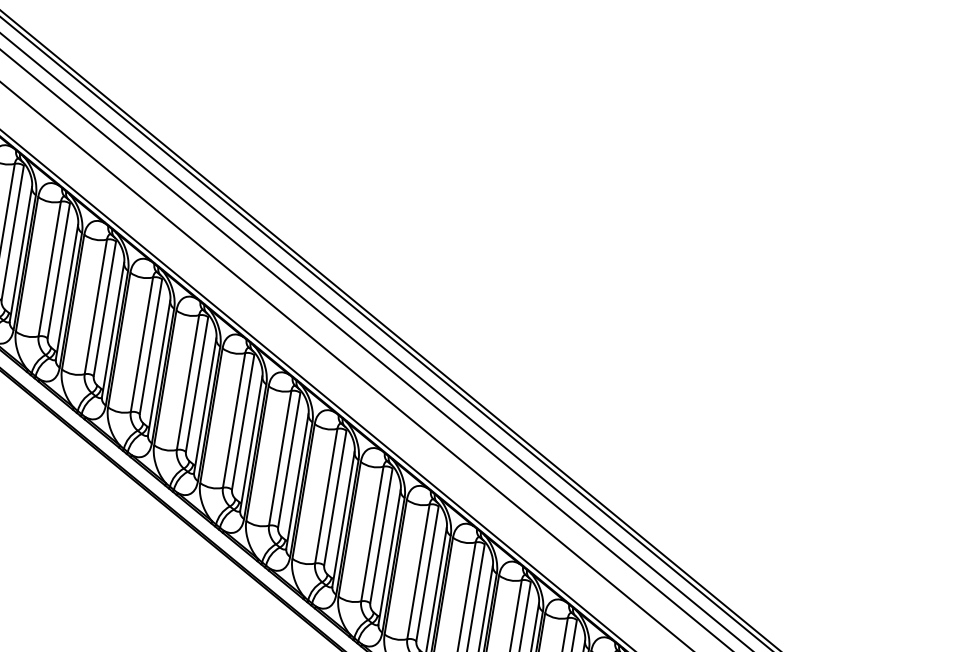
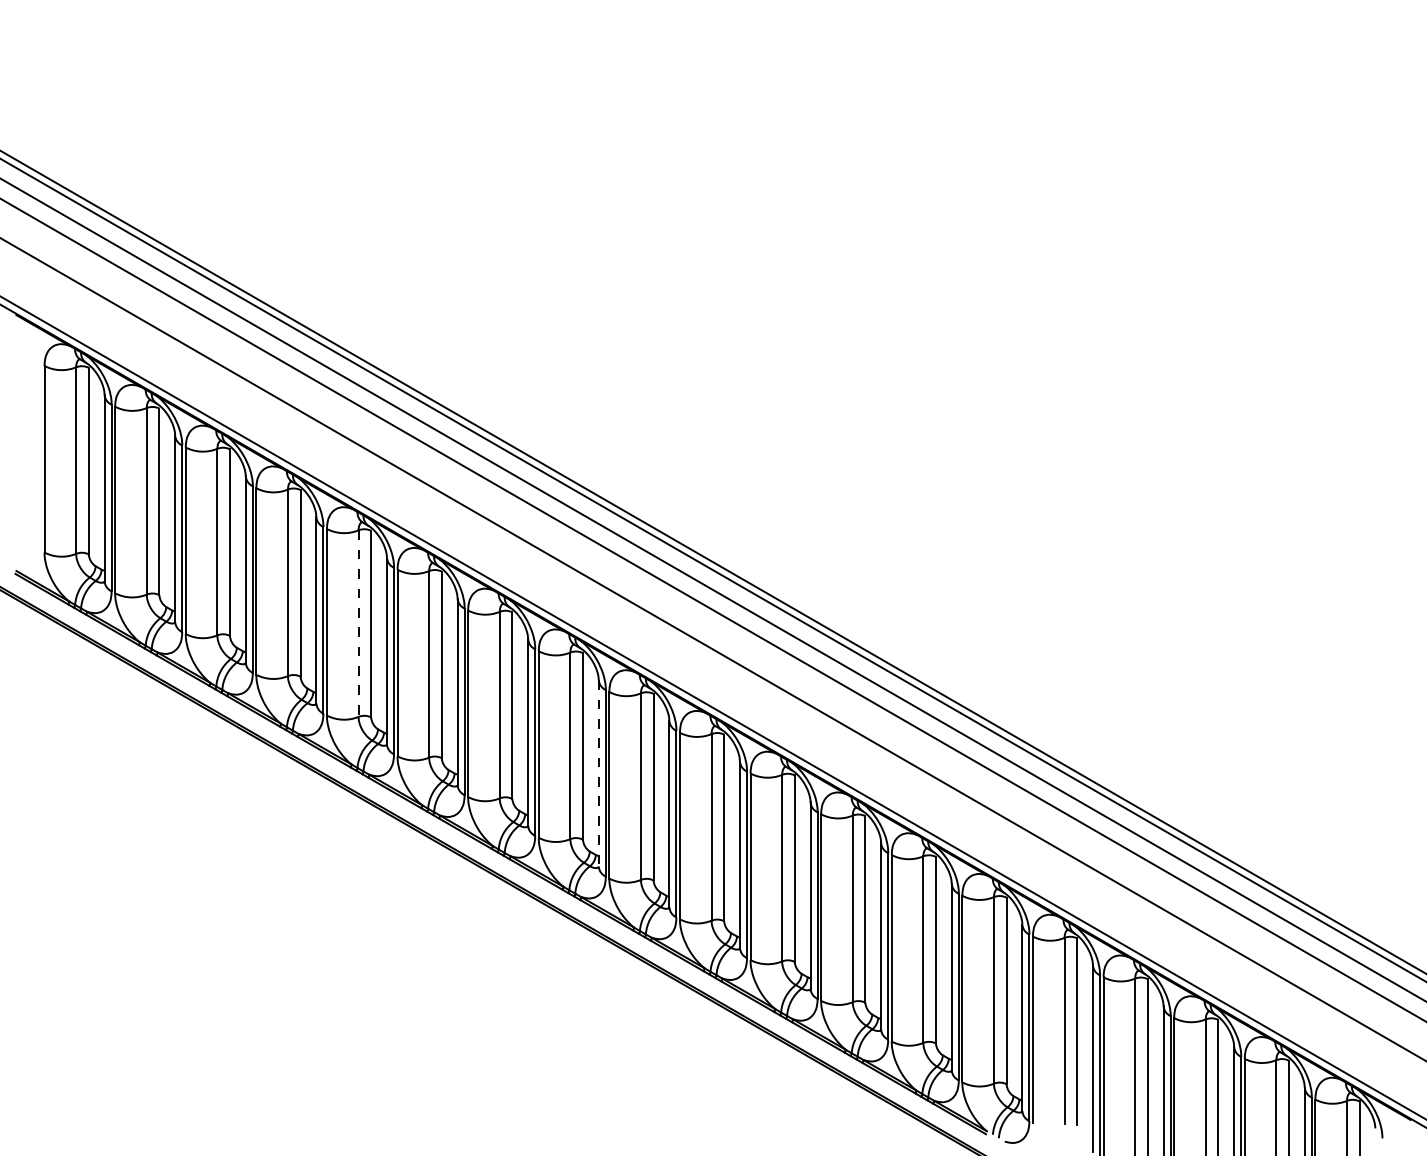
line: (141, 345) -> (358, 624), solid -> dashed
line: (297, 481) -> (598, 773), solid -> dashed

